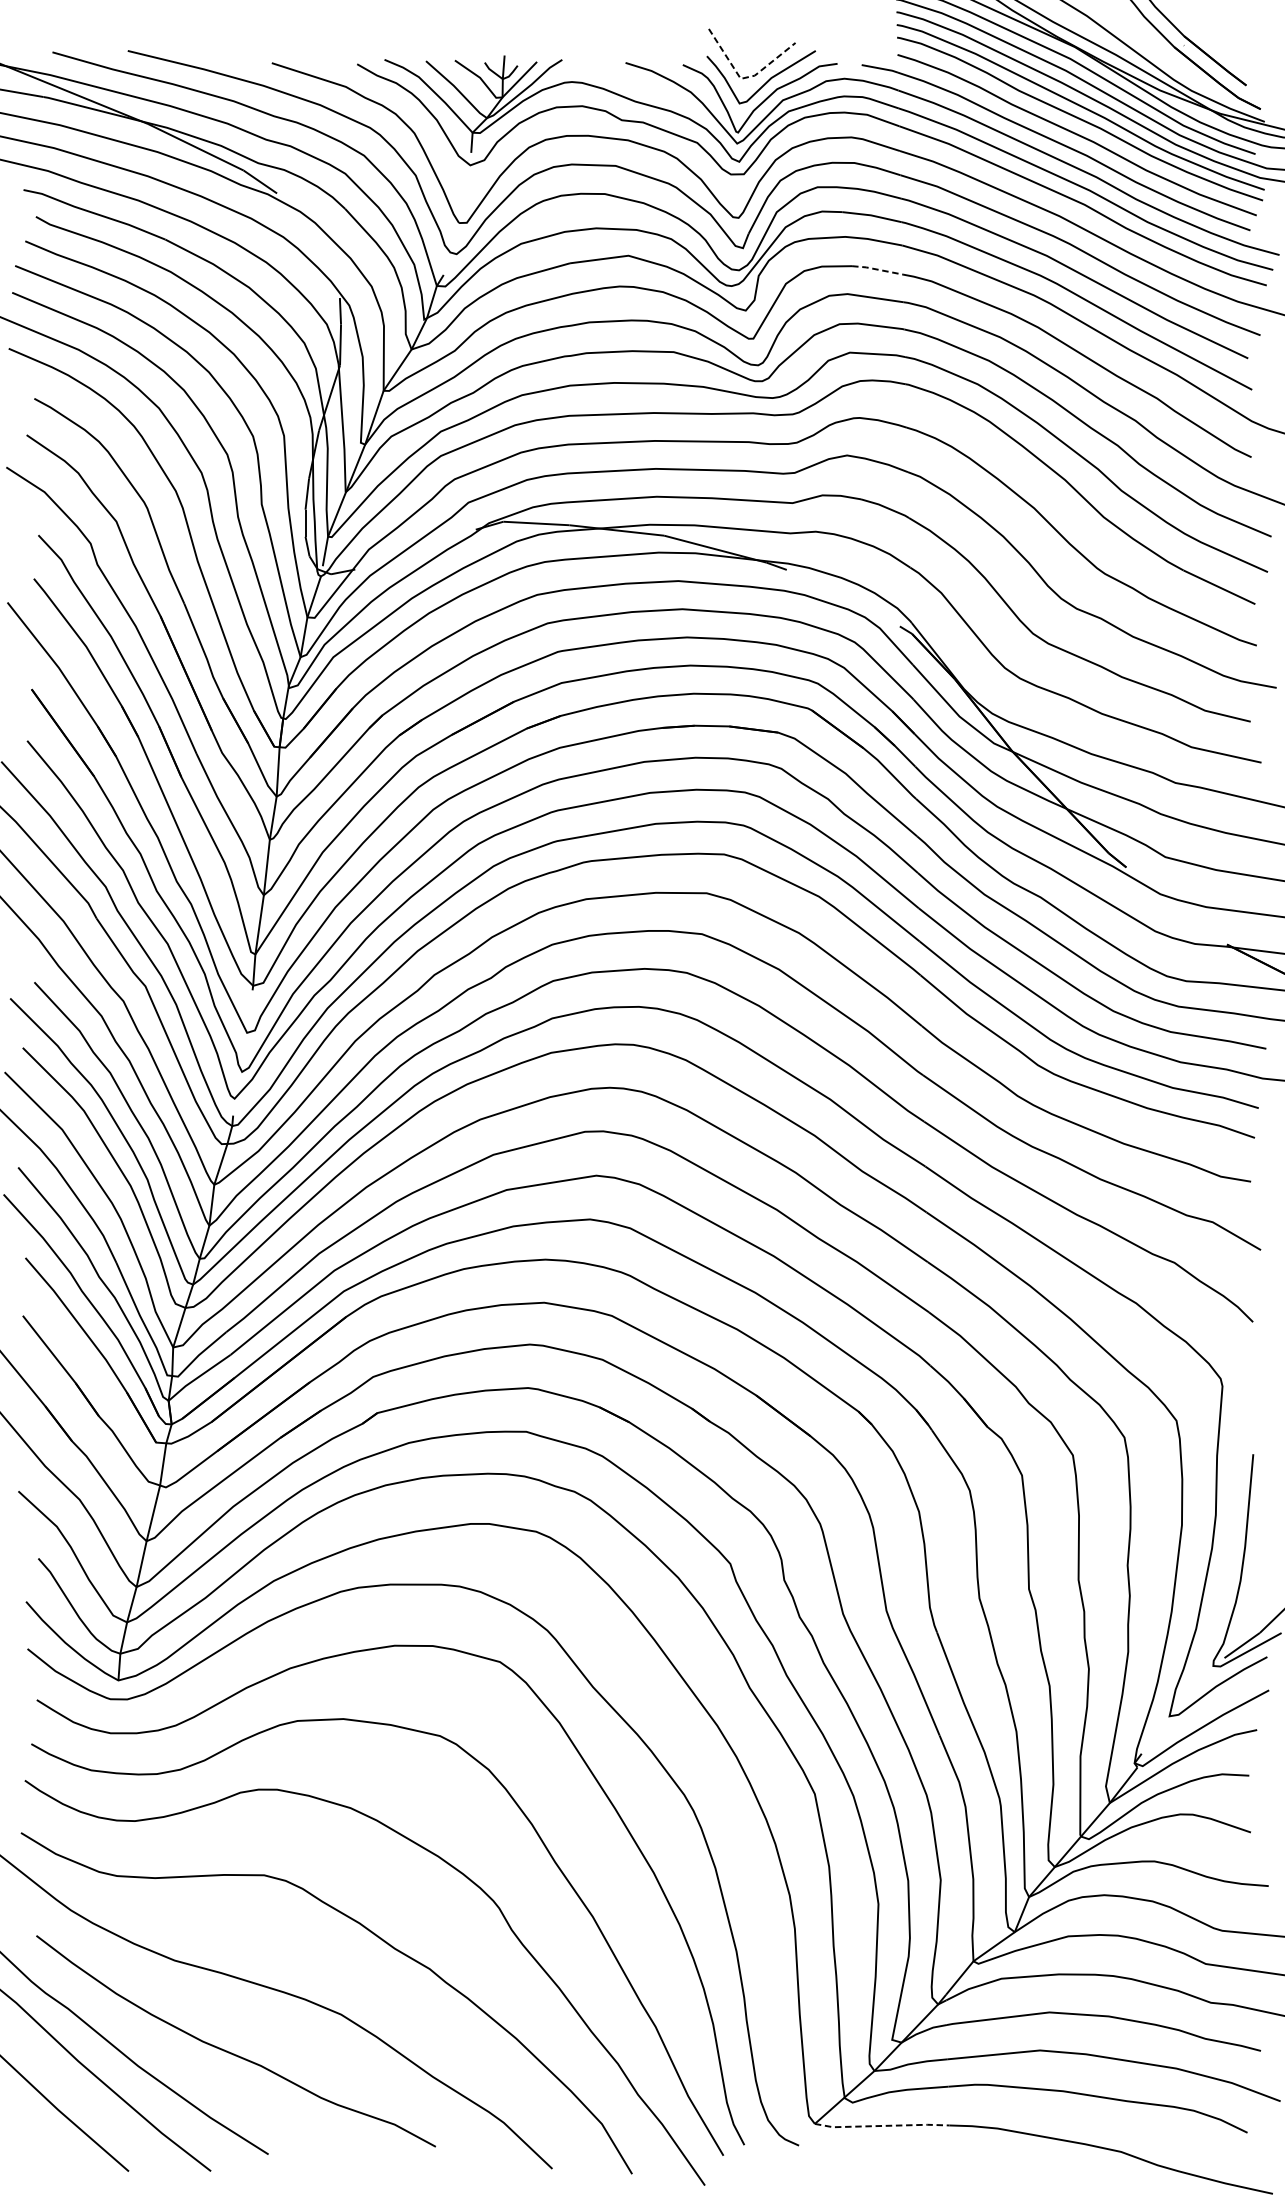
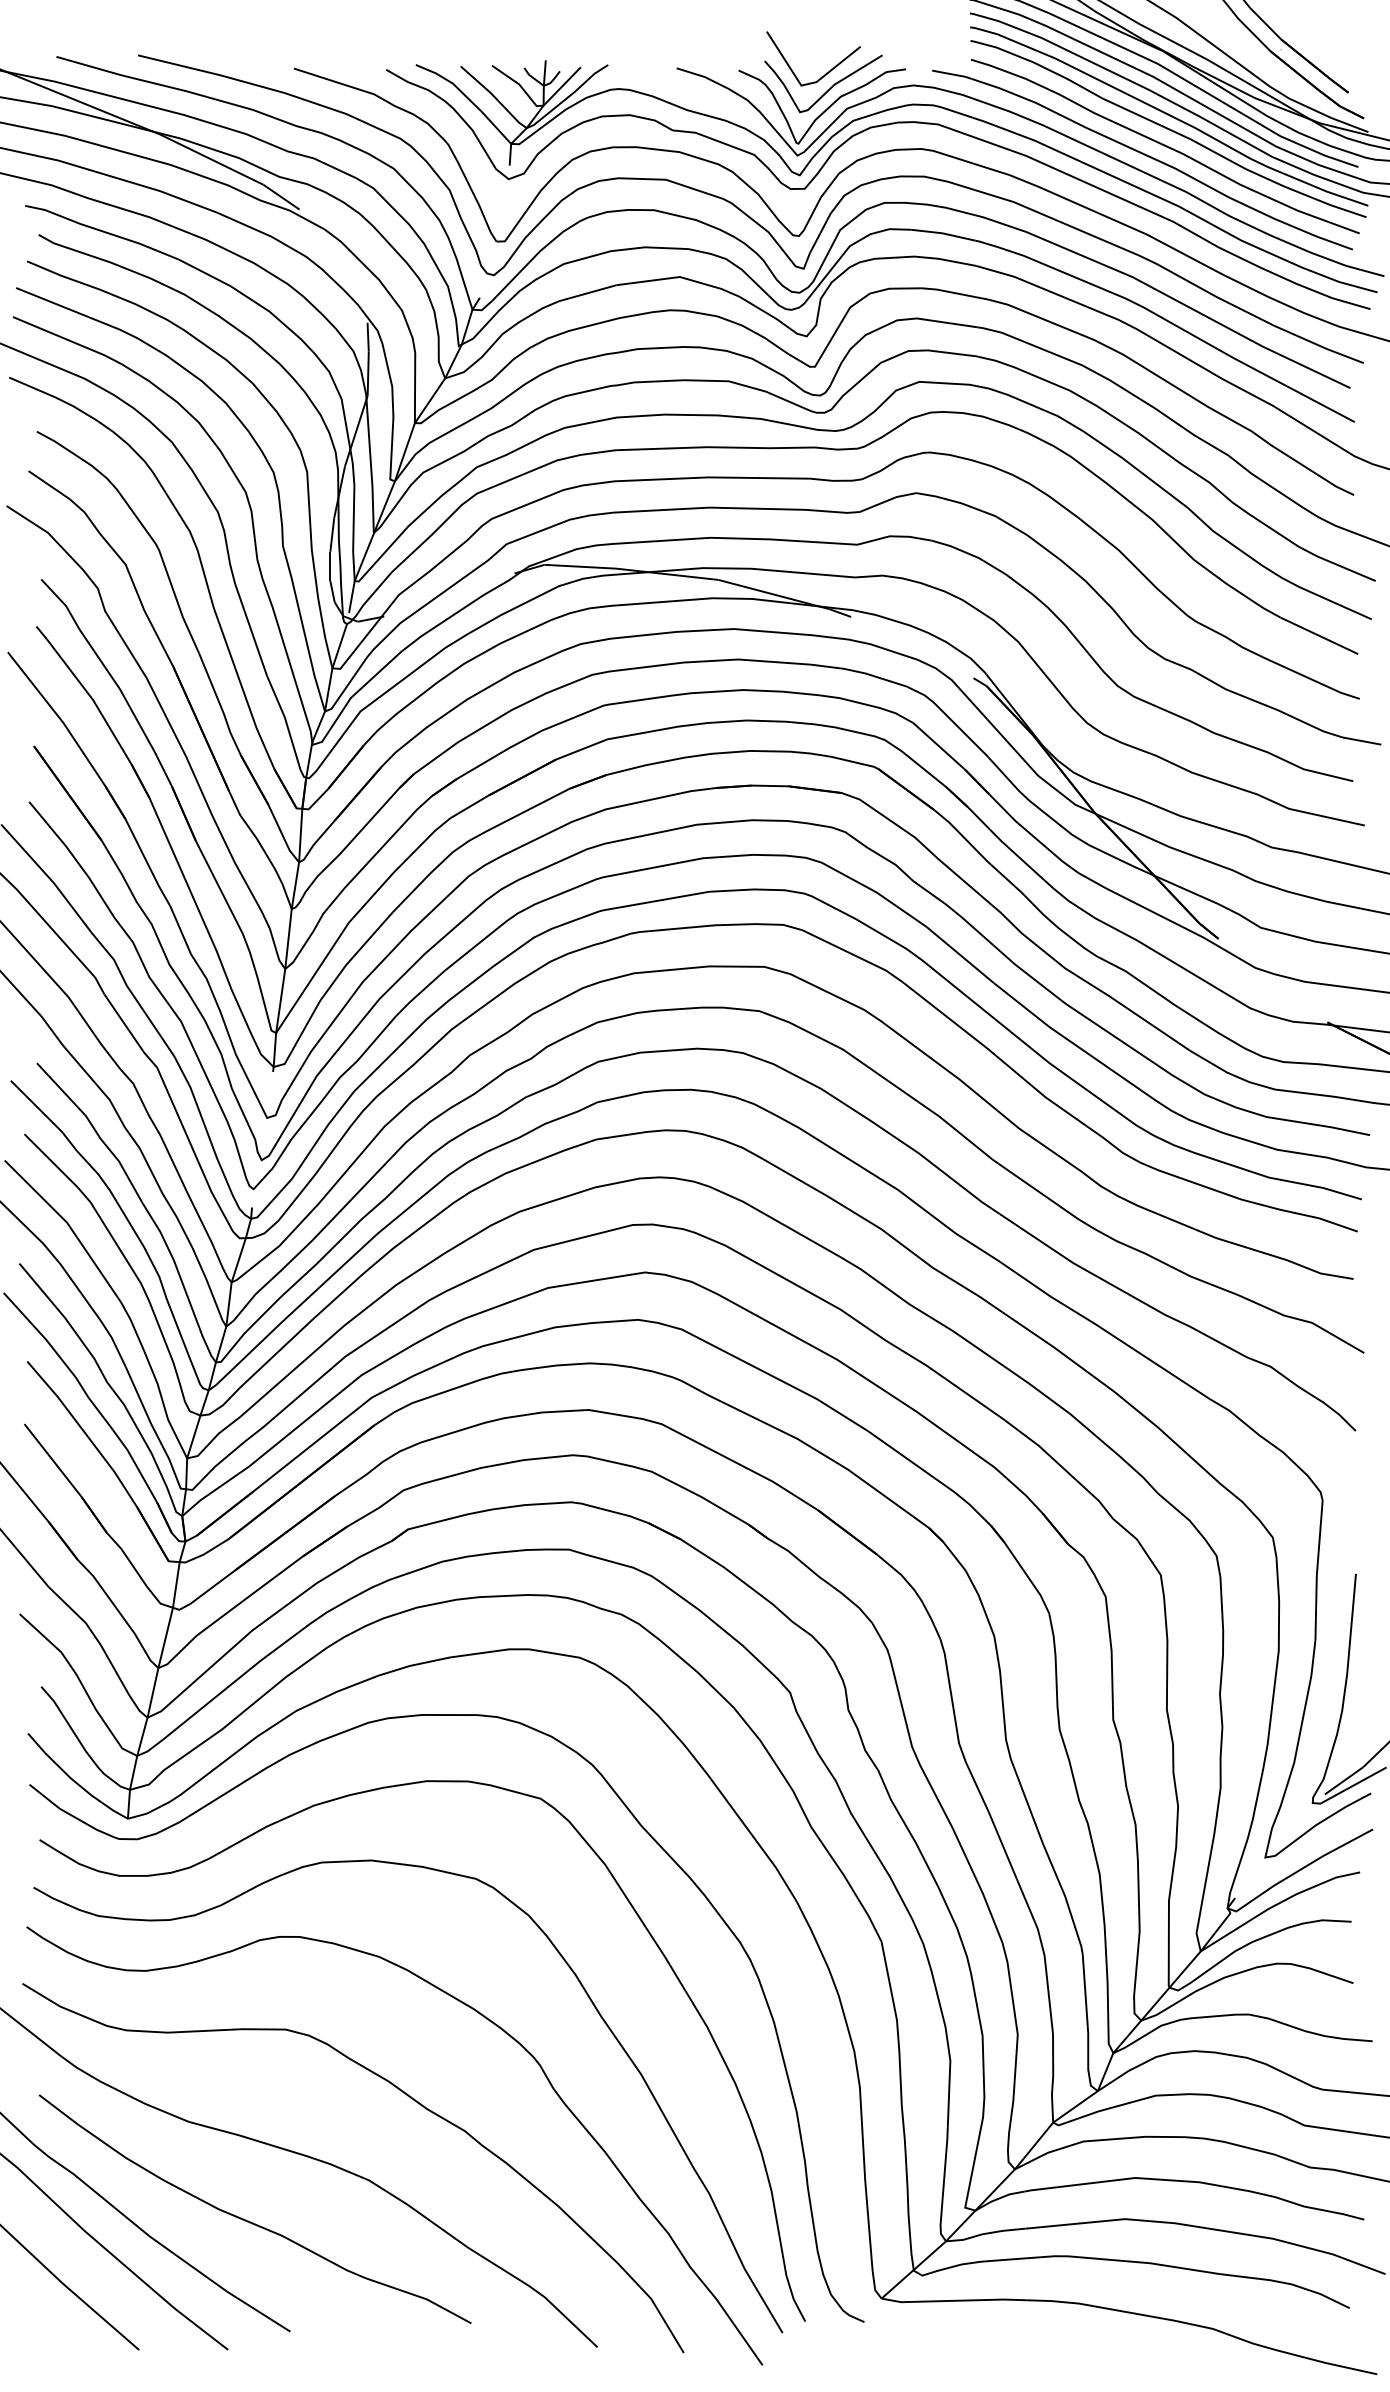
line: (744, 77) -> (805, 84), dashed -> solid
line: (876, 269) -> (948, 291), dashed -> solid
line: (882, 2125) -> (954, 2300), dashed -> solid

